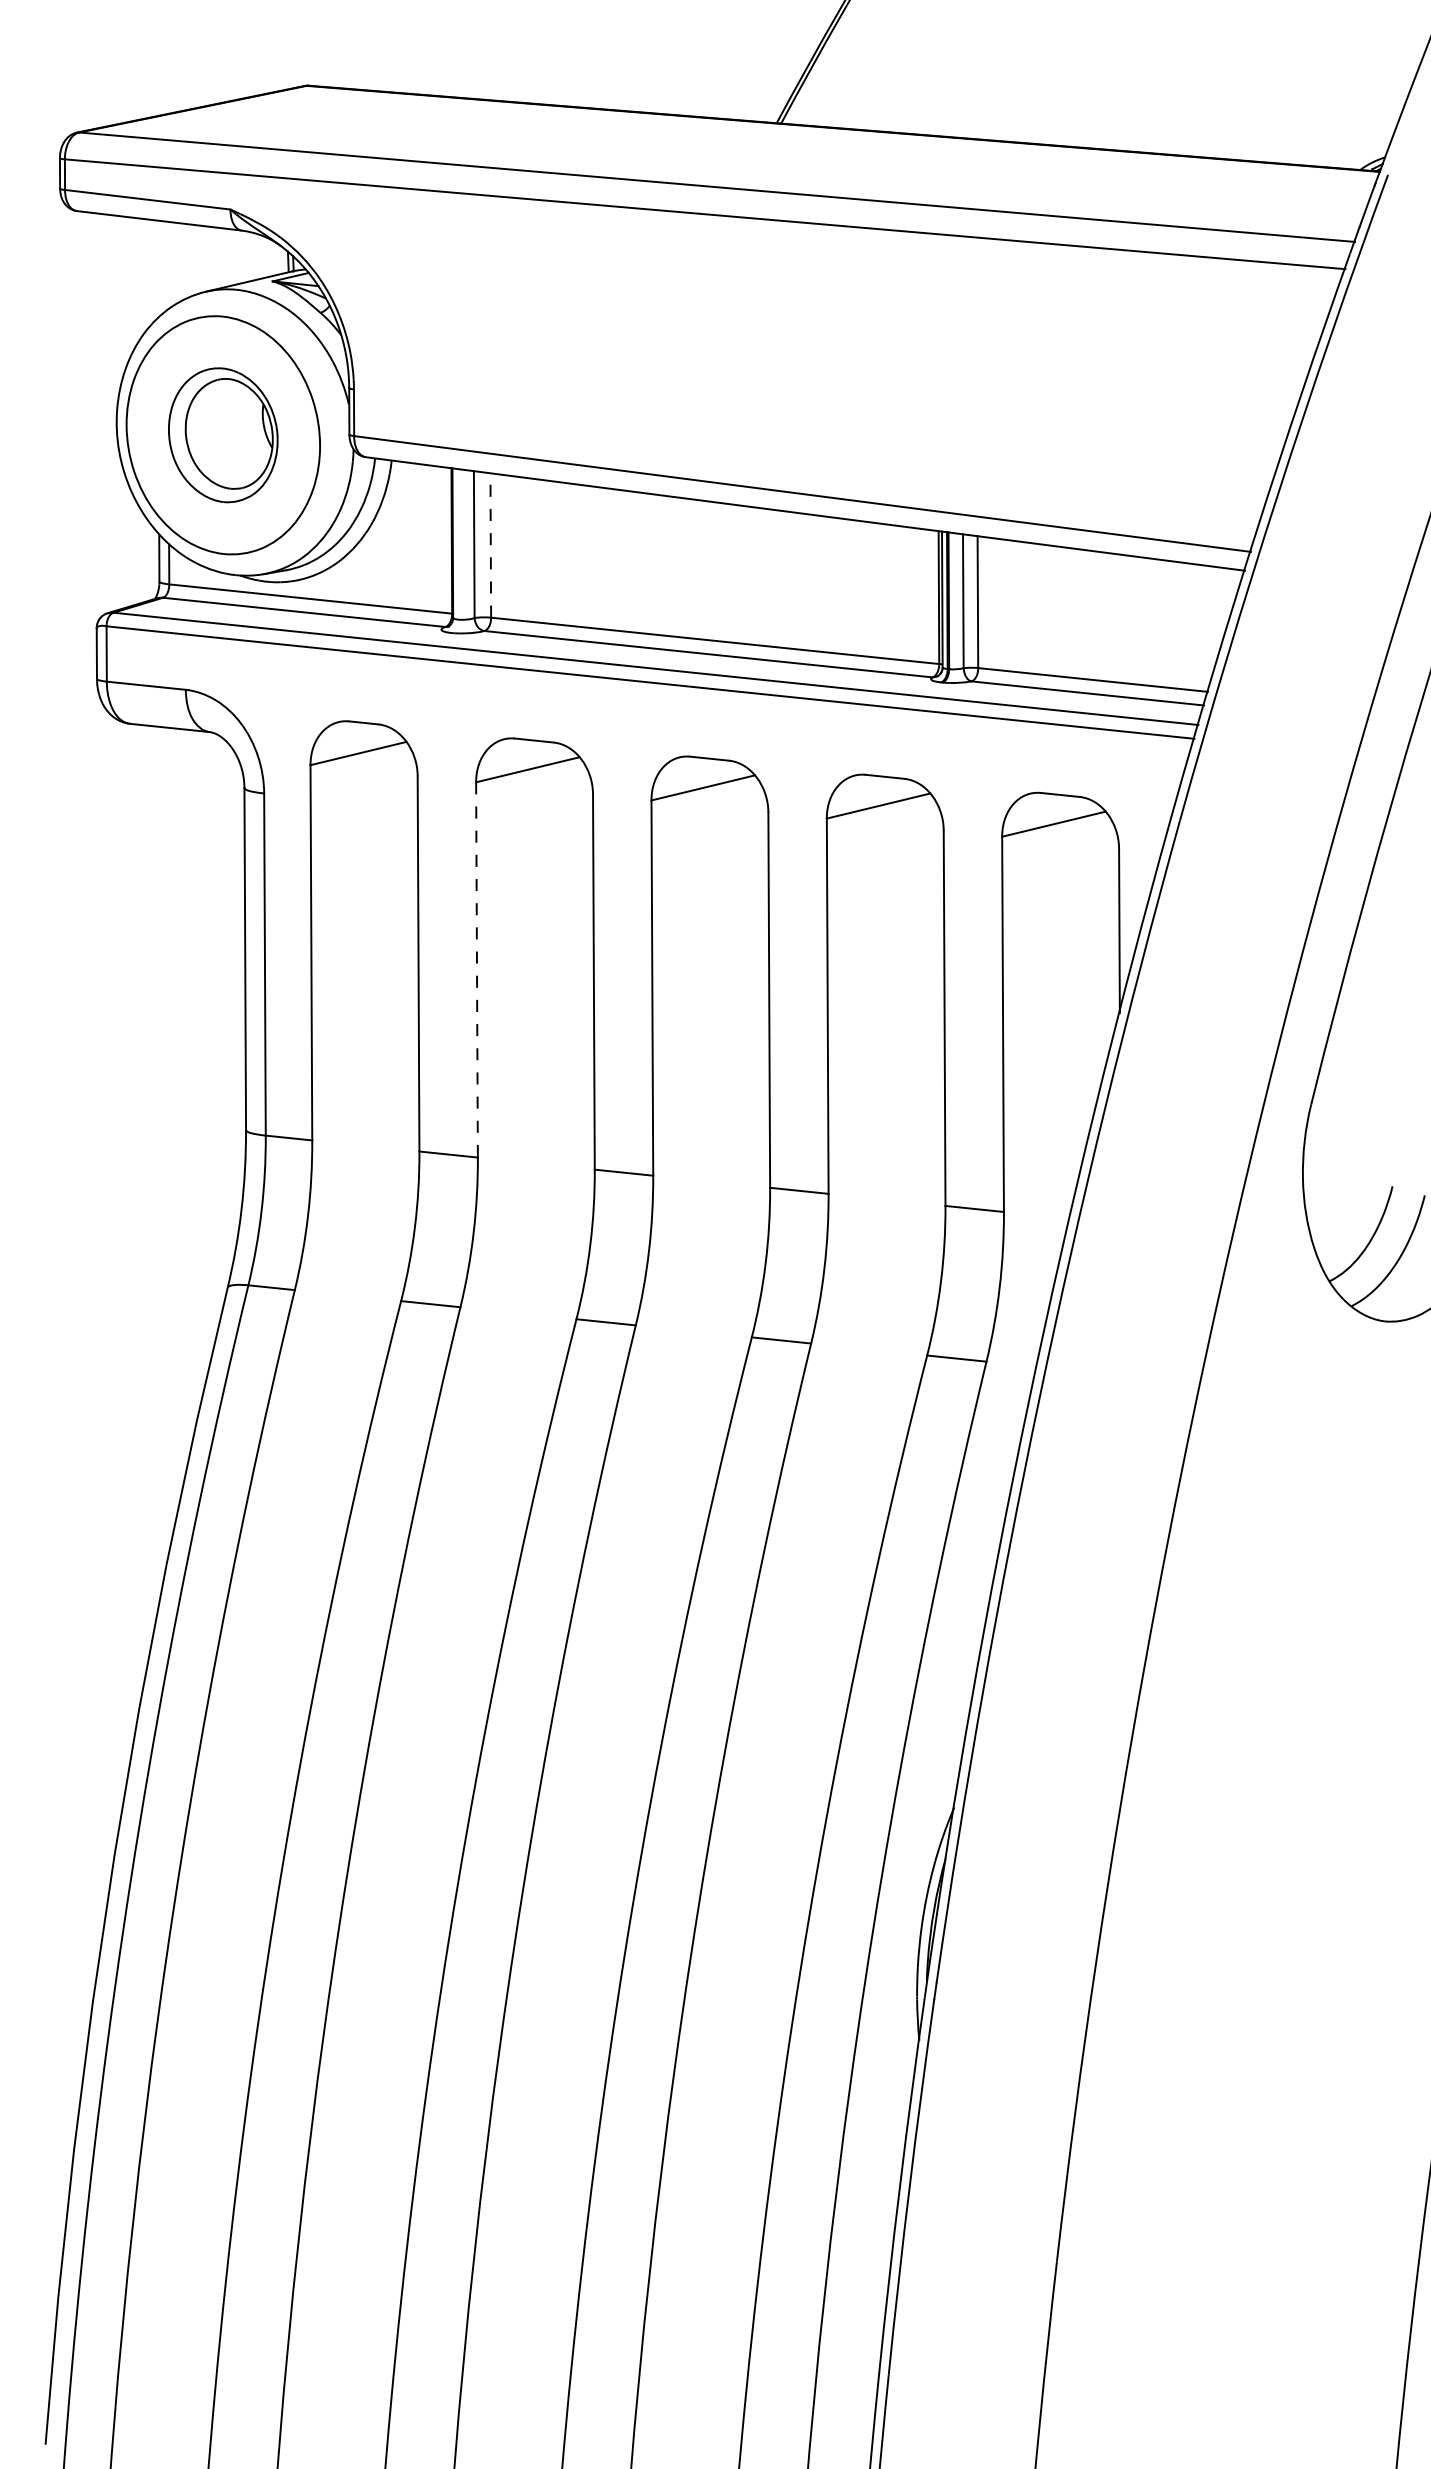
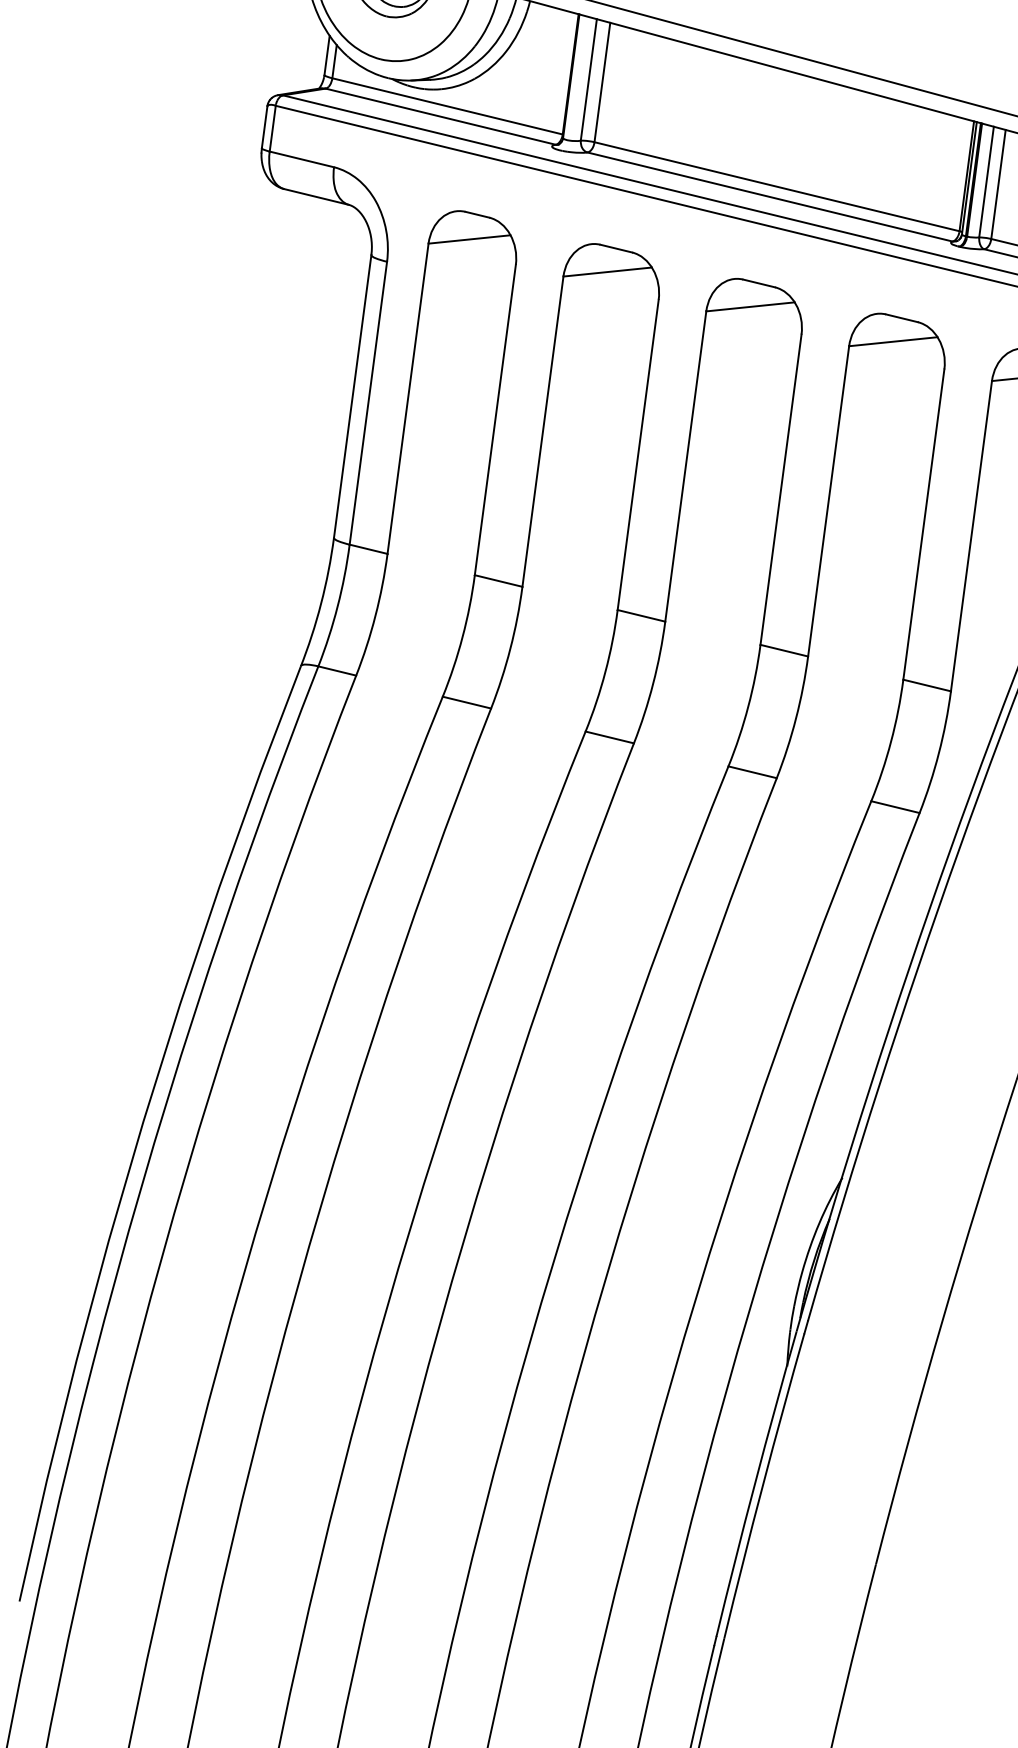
line: (490, 545) -> (602, 82), dashed -> solid
line: (477, 969) -> (543, 431), dashed -> solid

